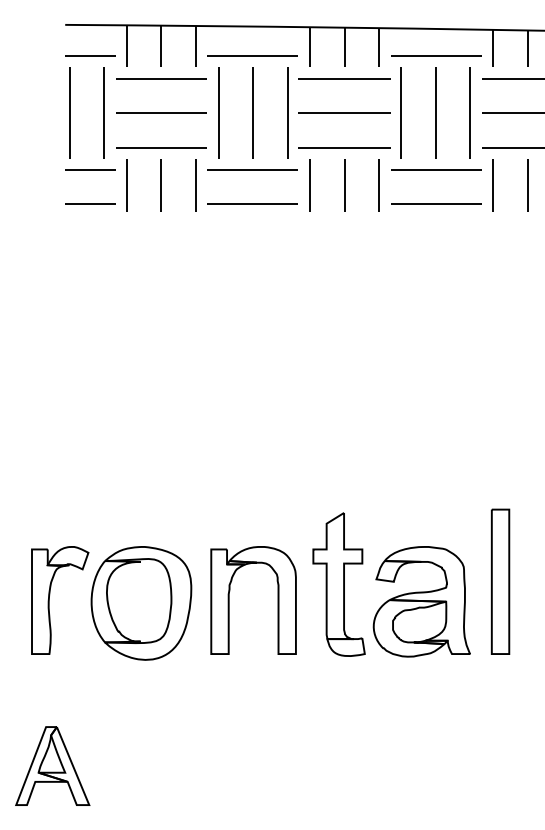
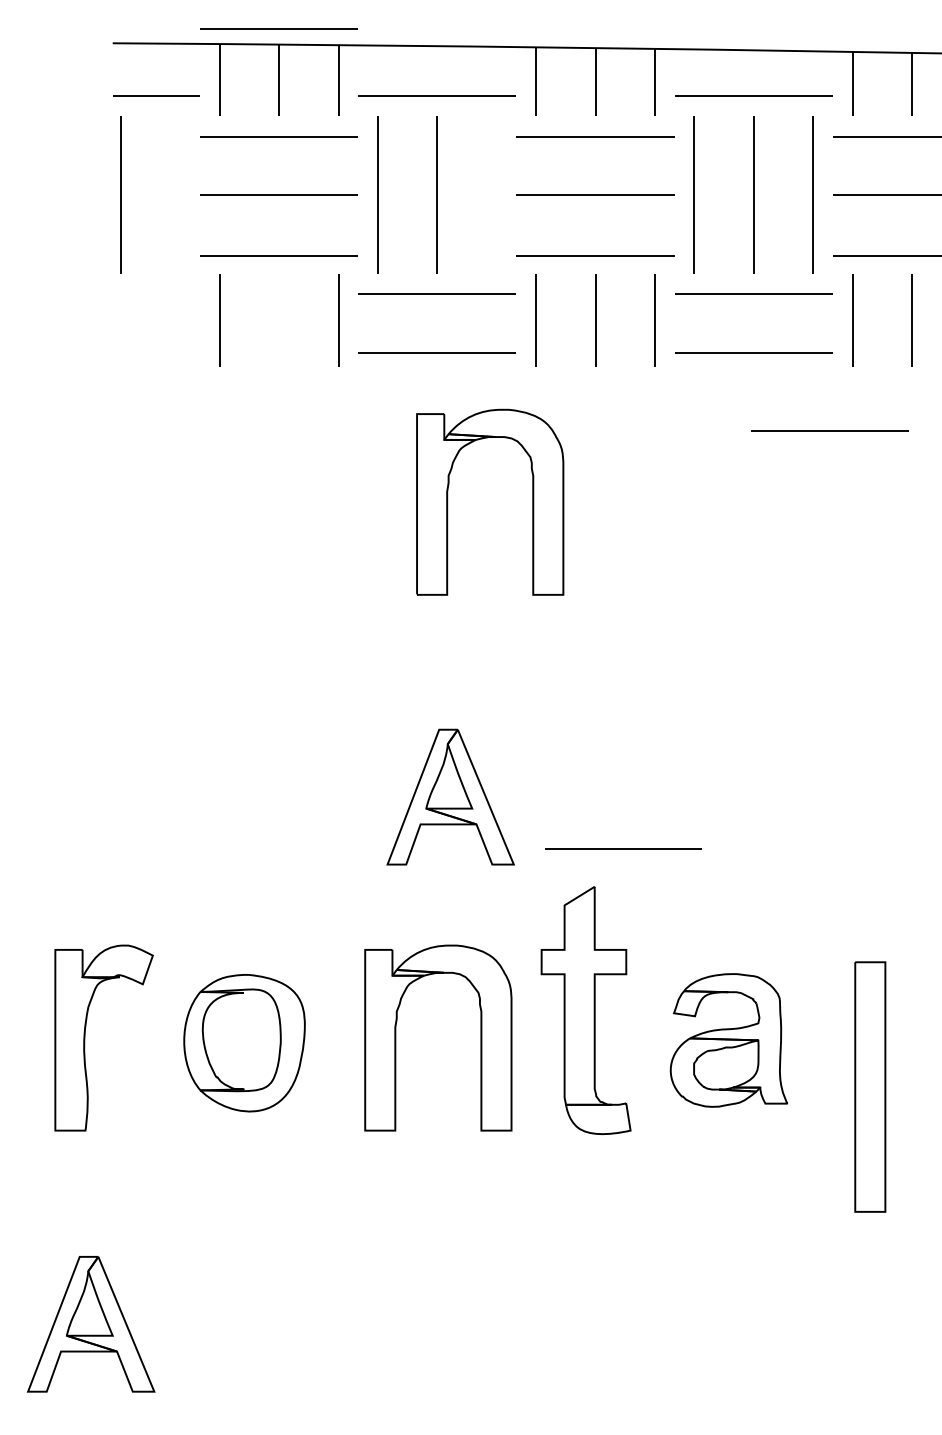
line: (161, 16) -> (279, 28), added
line: (103, 112) -> (178, 194), removed
line: (287, 112) -> (496, 194), removed
line: (90, 169) -> (156, 293), removed
line: (160, 185) -> (277, 320), removed
line: (90, 203) -> (156, 351), removed
line: (480, 248) -> (830, 429), added
part: (259, 290) -> (448, 502), added
part: (260, 460) -> (450, 796), added
line: (360, 490) -> (623, 847), added
part: (500, 581) -> (870, 1086), moved
part: (421, 601) -> (728, 1039), size x0.7
part: (141, 603) -> (244, 1043), size x0.7

